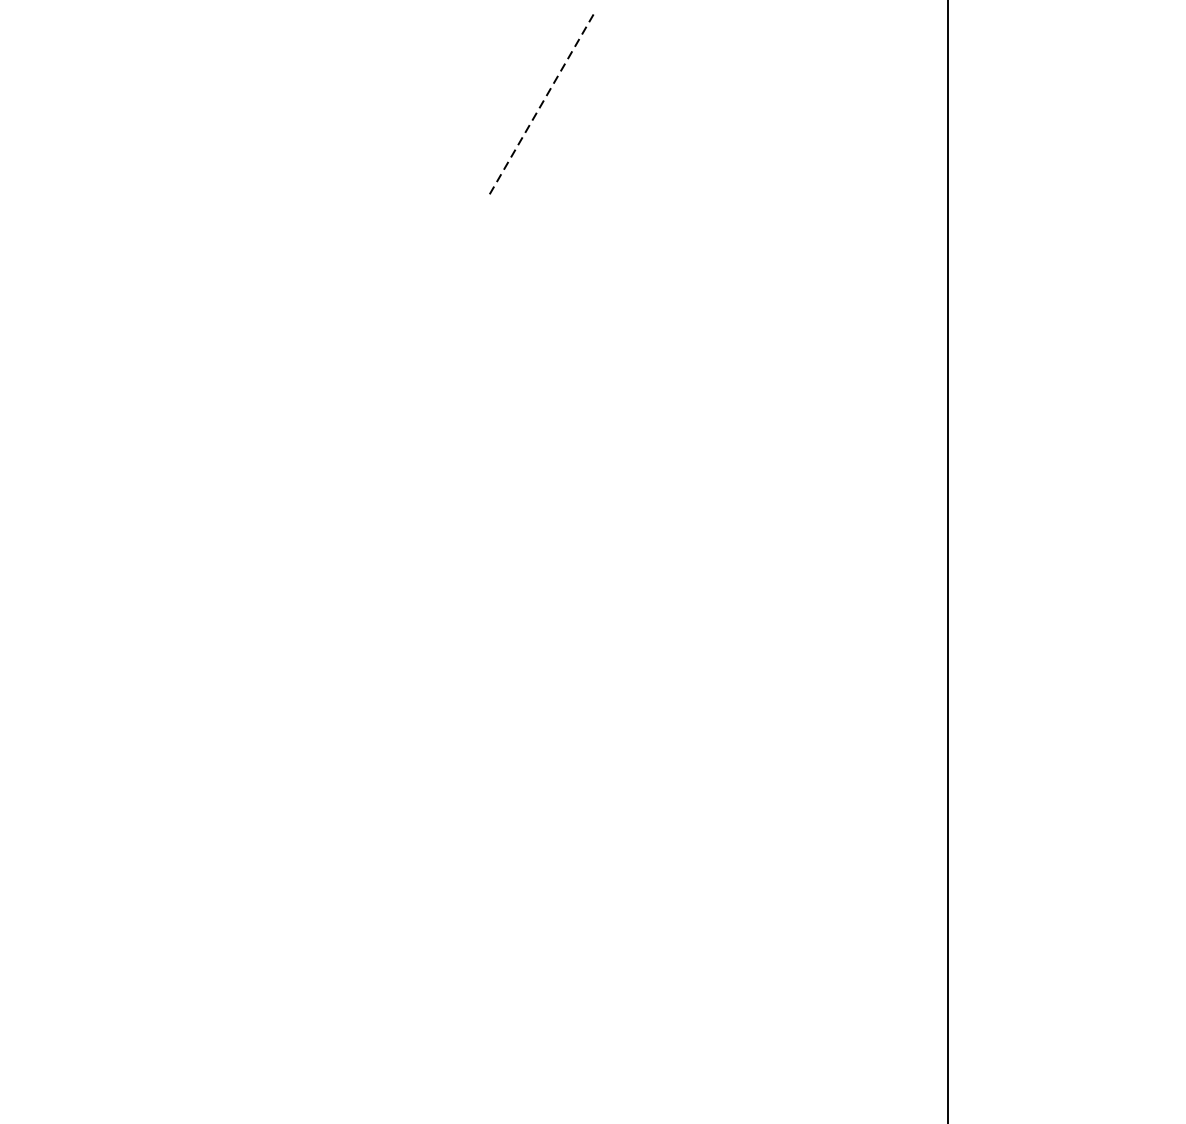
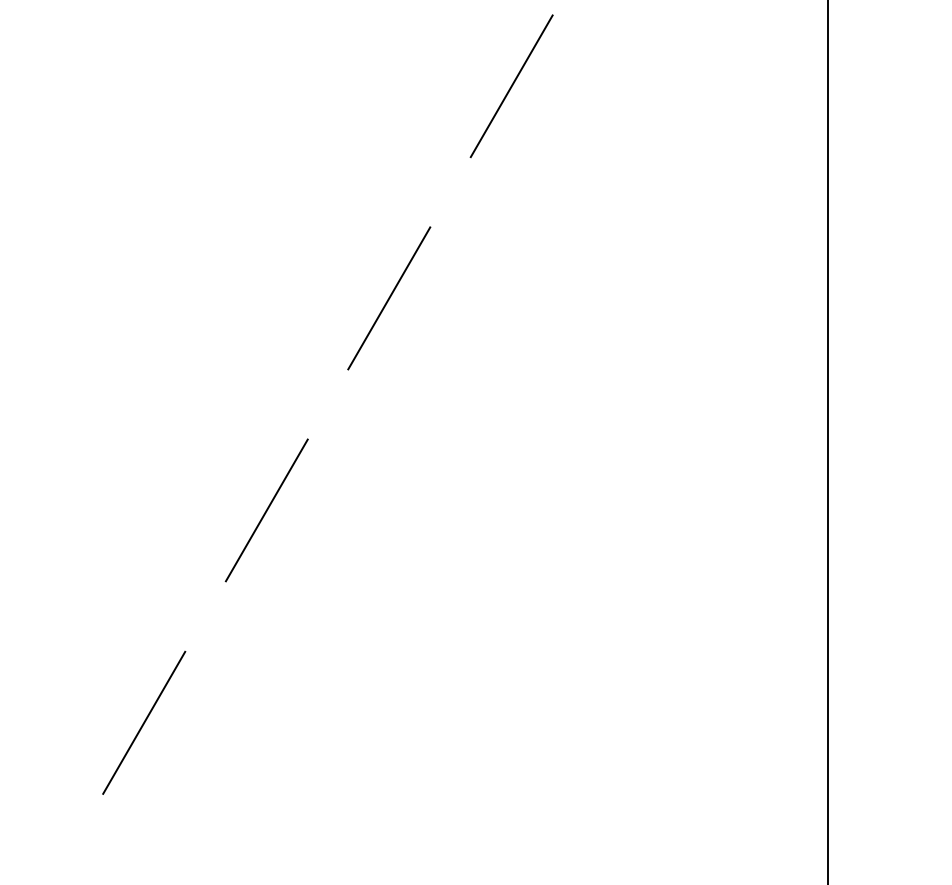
line: (541, 103) -> (511, 86), dashed -> solid
line: (385, 375) -> (389, 298), added
line: (228, 646) -> (266, 510), added
line: (71, 918) -> (144, 722), added

